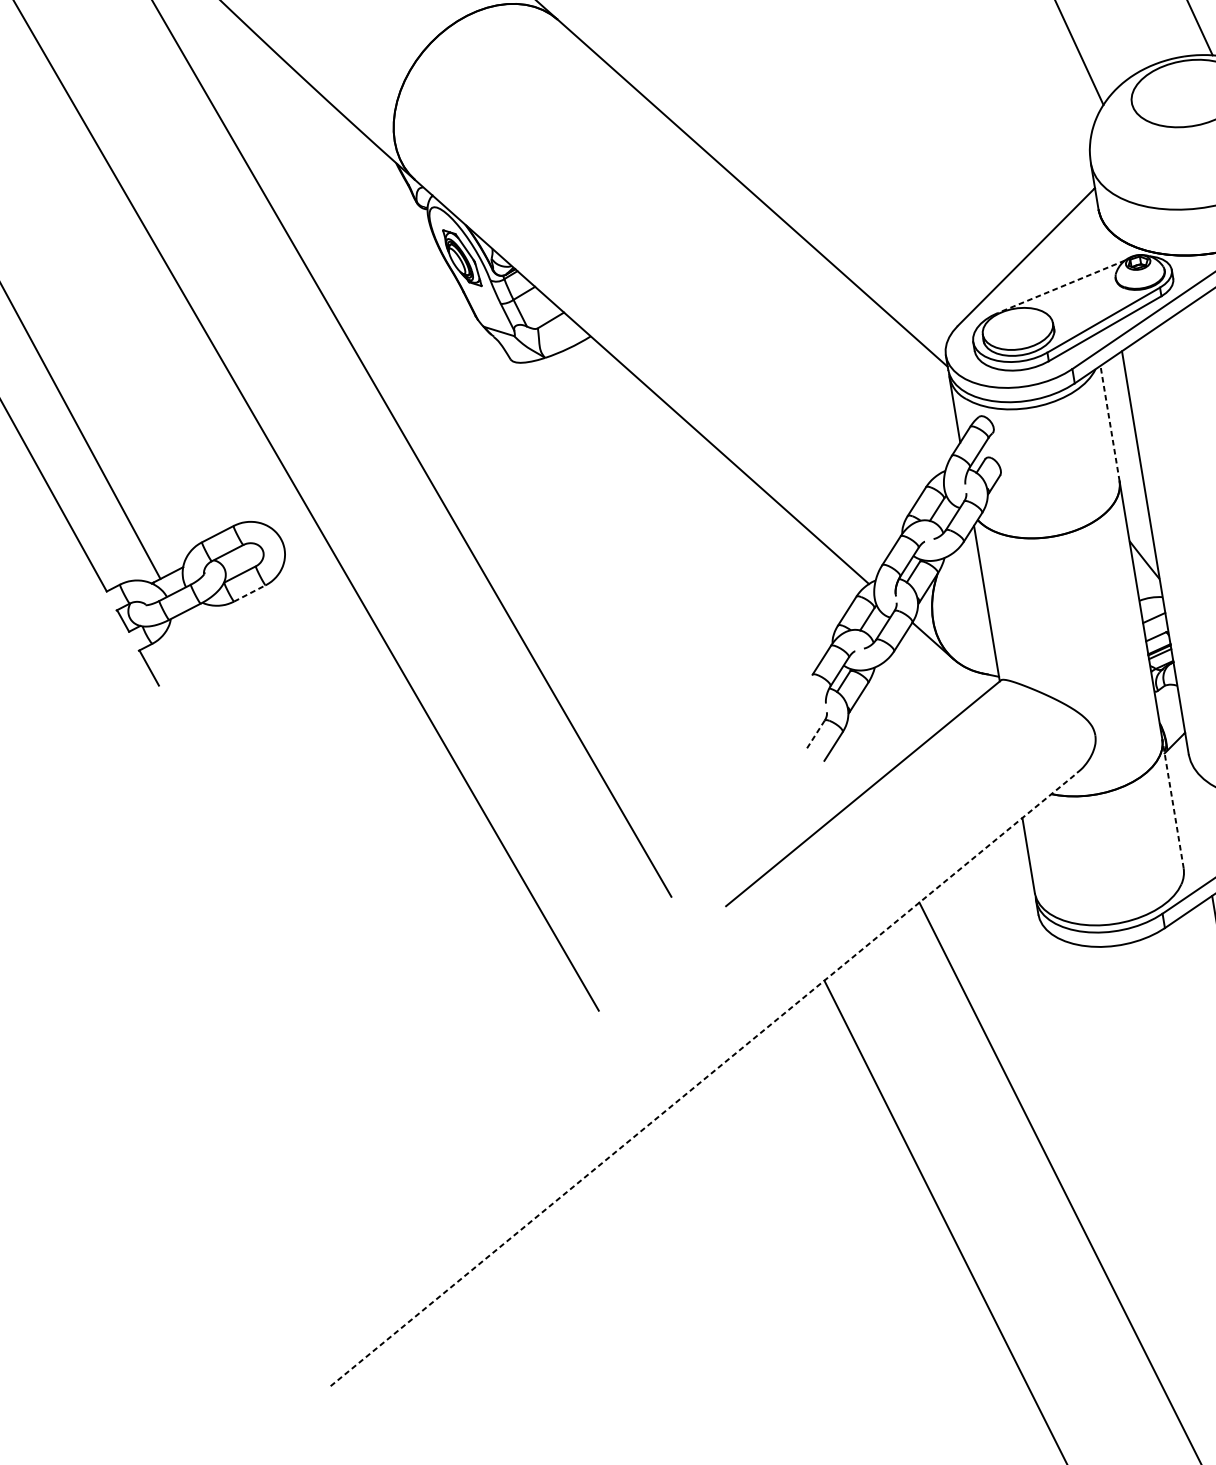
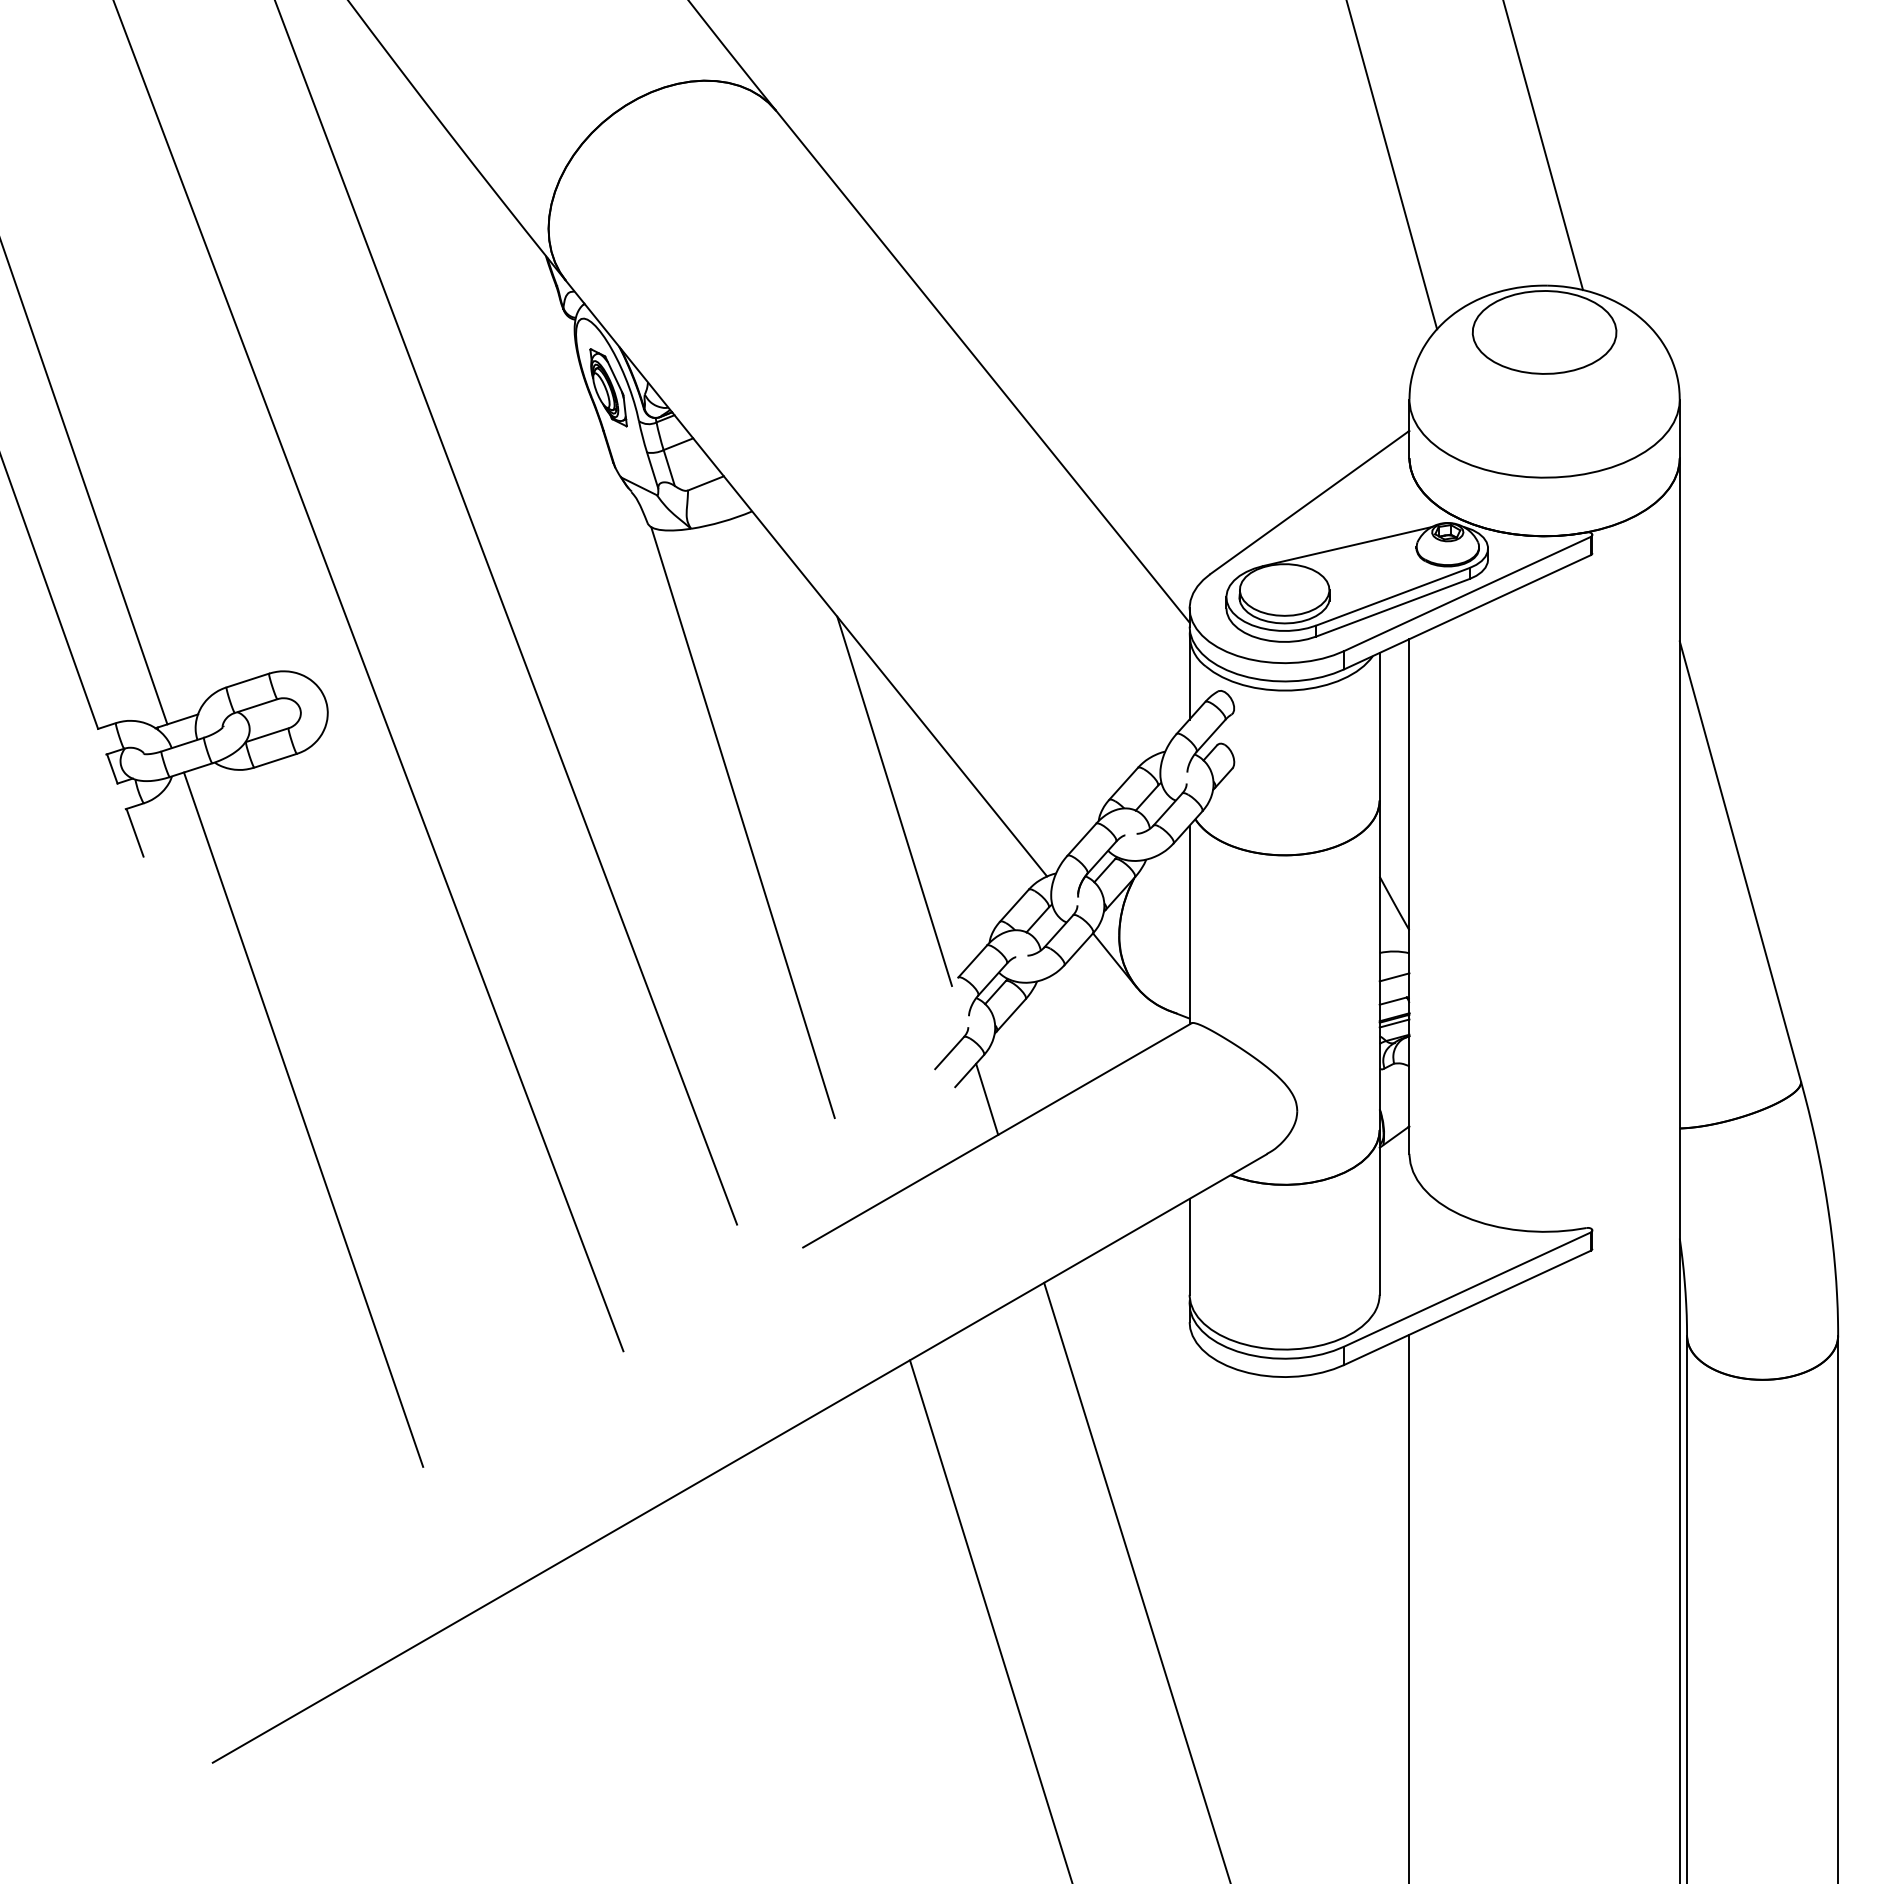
line: (1061, 286) -> (1347, 546), dashed -> solid
line: (1109, 423) -> (1379, 726), dashed -> solid
line: (739, 545) -> (894, 801), added
line: (623, 581) -> (742, 822), added
line: (250, 593) -> (276, 760), dashed -> solid
line: (815, 735) -> (949, 1053), dashed -> solid
line: (851, 765) -> (987, 1098), added
line: (1172, 803) -> (1379, 1211), dashed -> solid
line: (318, 870) -> (303, 1119), added
line: (703, 1079) -> (739, 1458), dashed -> solid

